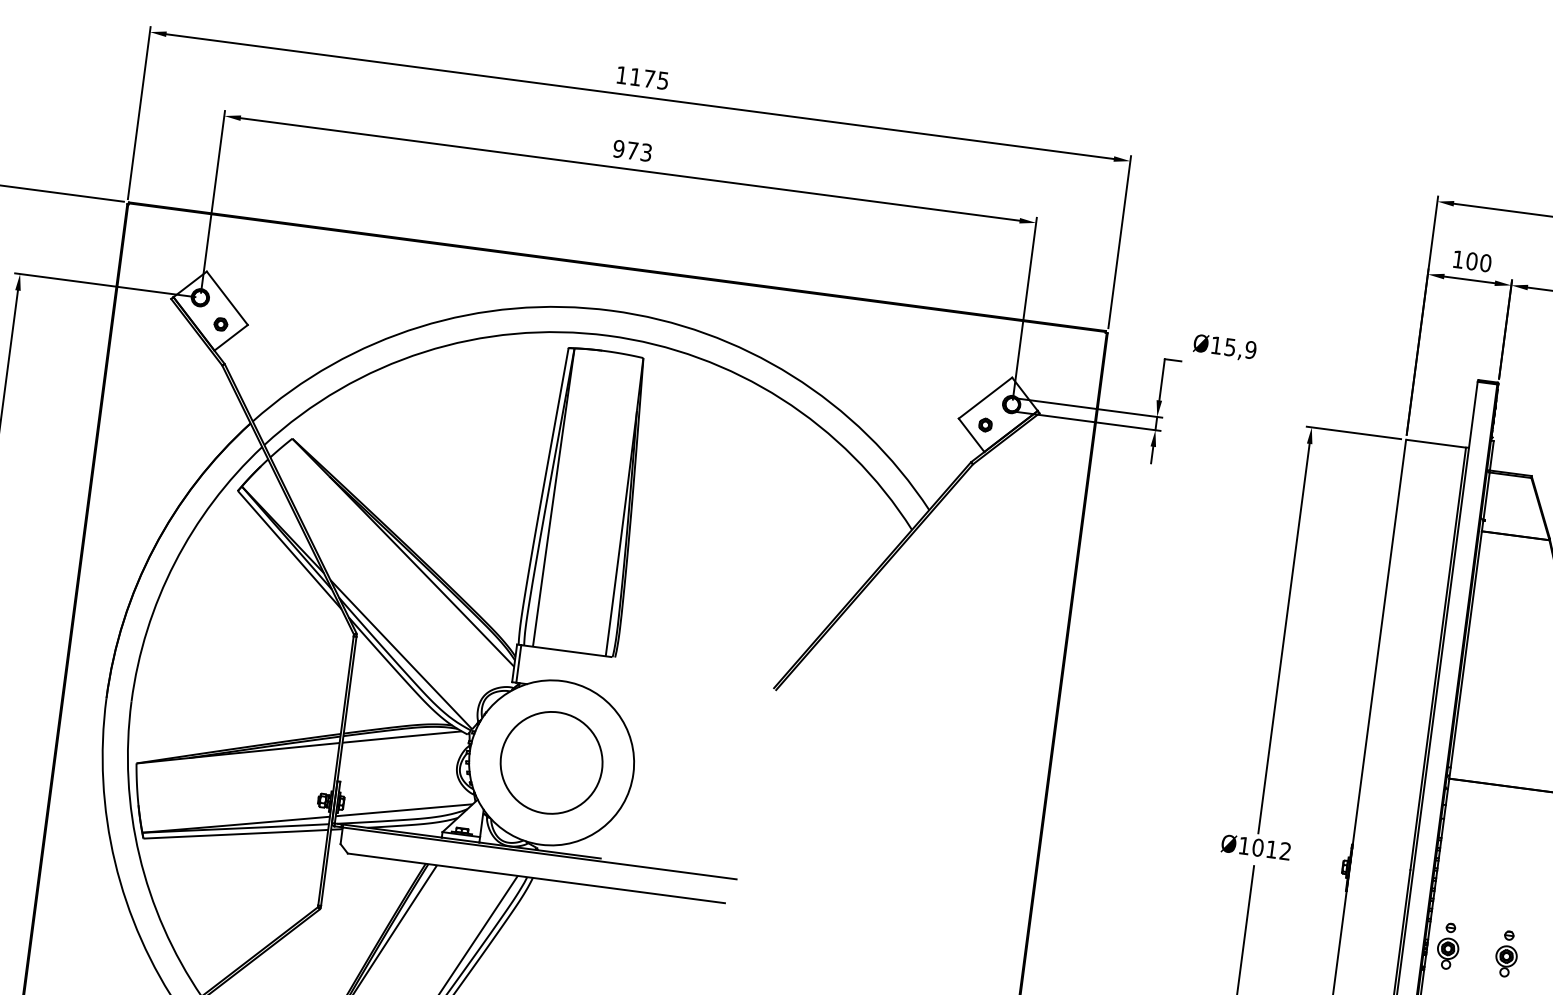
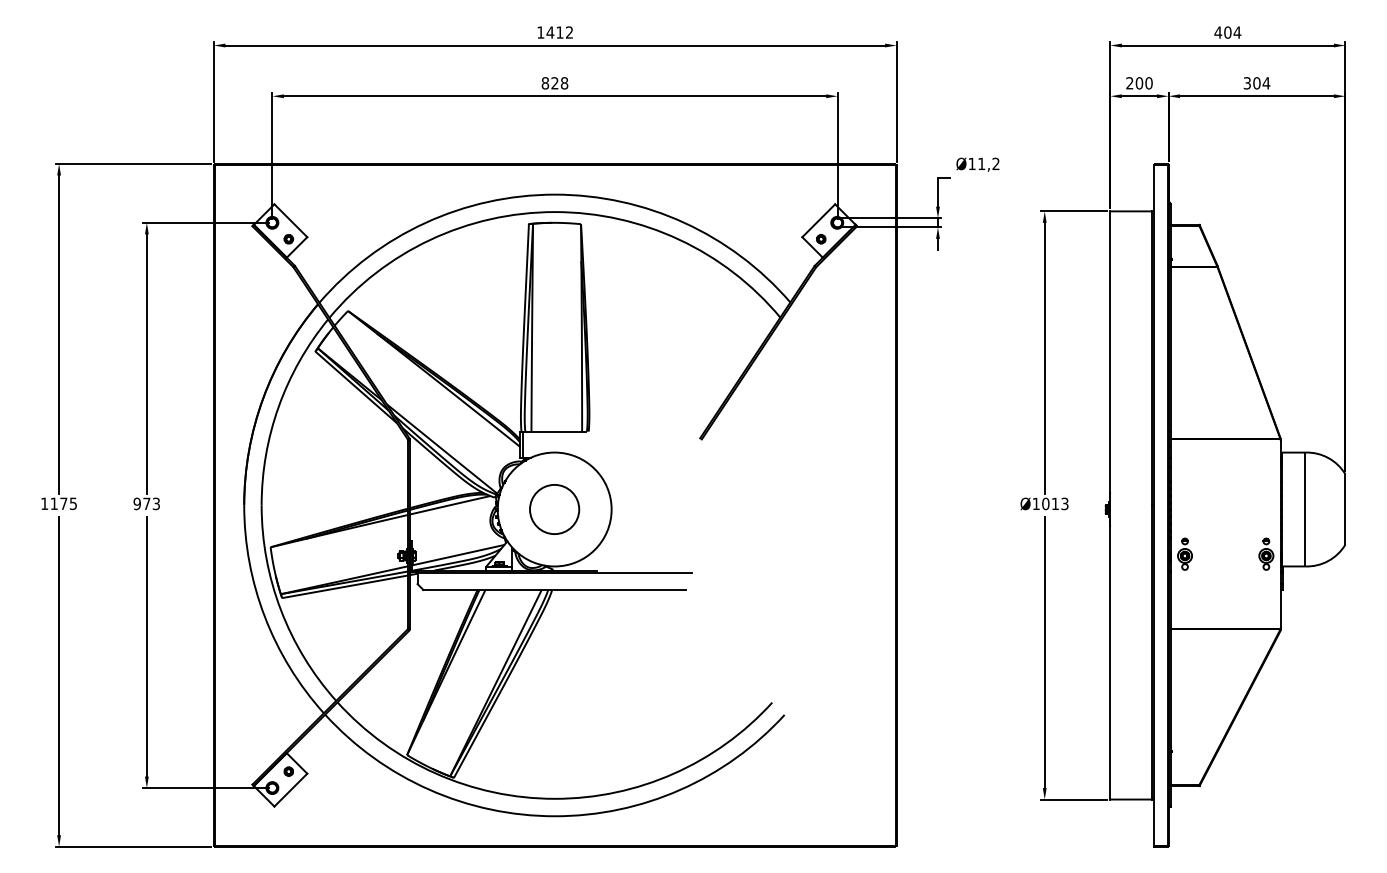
text: (648, 78) -> (559, 32), 1175 -> 1412
text: (631, 151) -> (554, 83), 973 -> 828
text: (1457, 259) -> (1129, 83), 100 -> 200
text: (1240, 347) -> (988, 163), Ø15,9 -> Ø11,2
circle: (551, 762) -> (554, 509), size x0.7
text: (1284, 852) -> (1064, 504), Ø1012 -> Ø1013
part: (1506, 952) -> (1225, 553), removed

